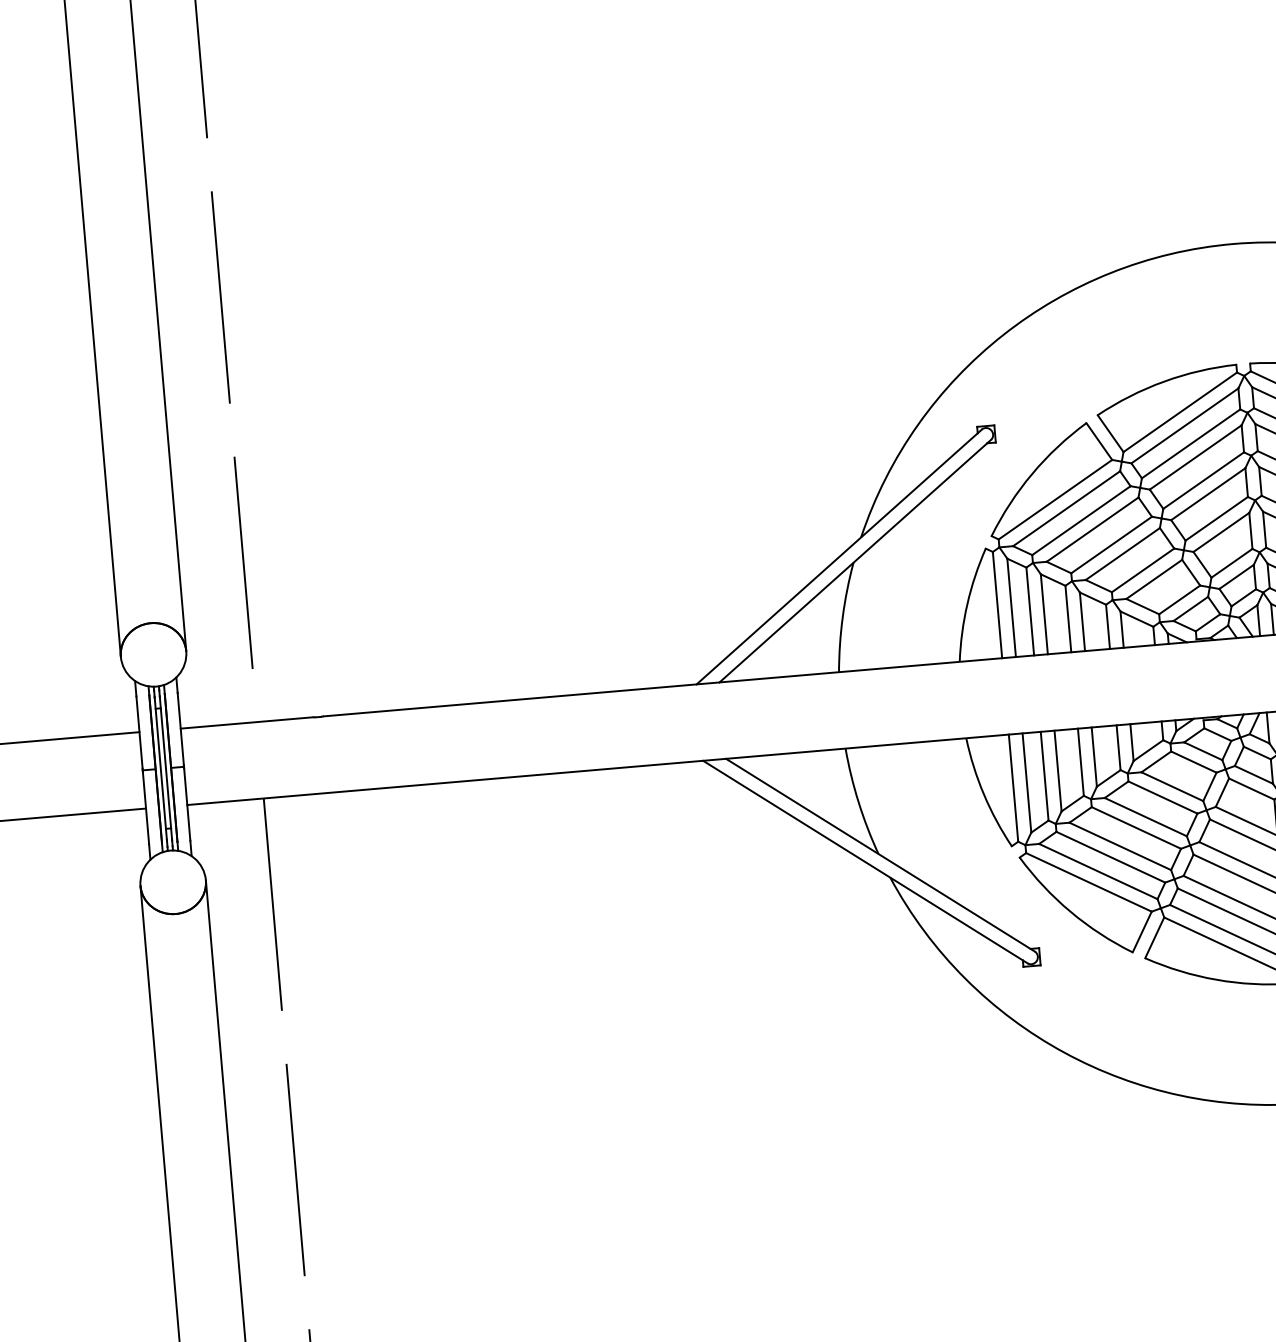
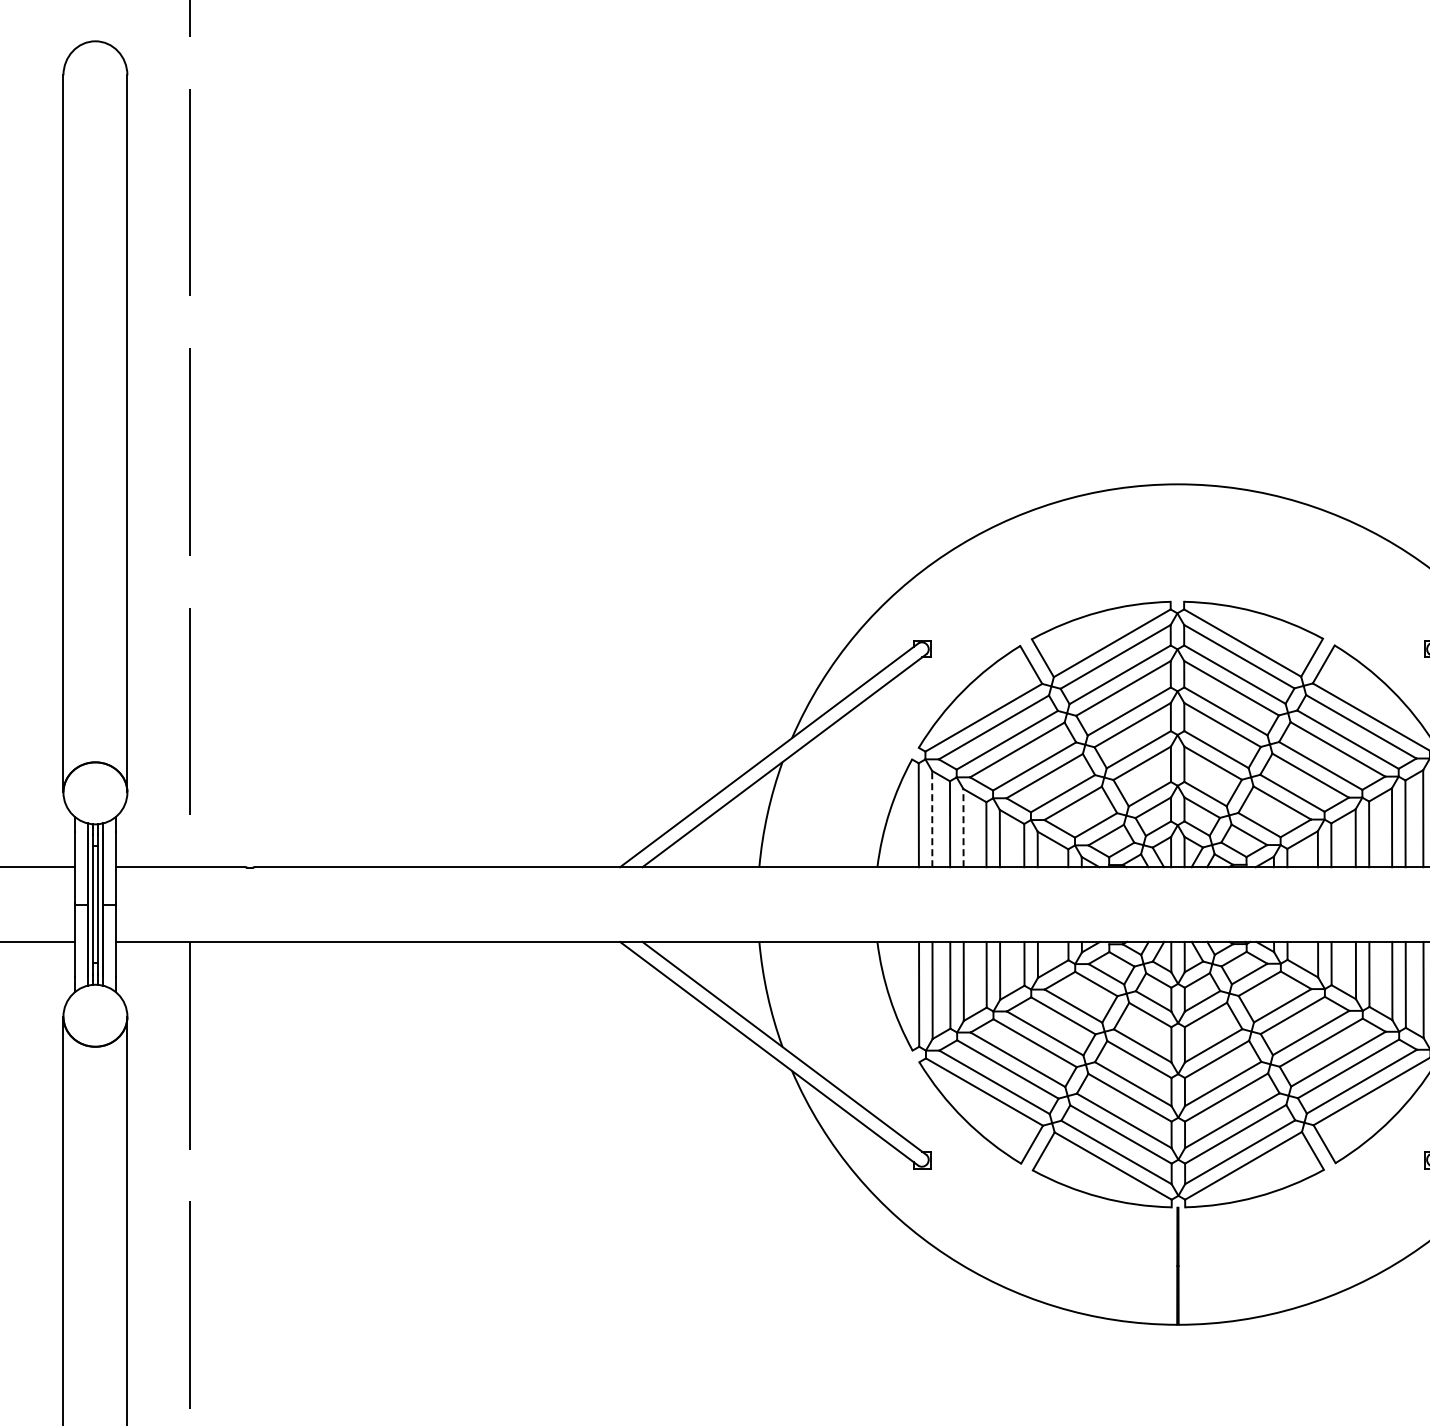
line: (1011, 607) -> (932, 818), solid -> dashed
line: (1044, 613) -> (963, 827), solid -> dashed

